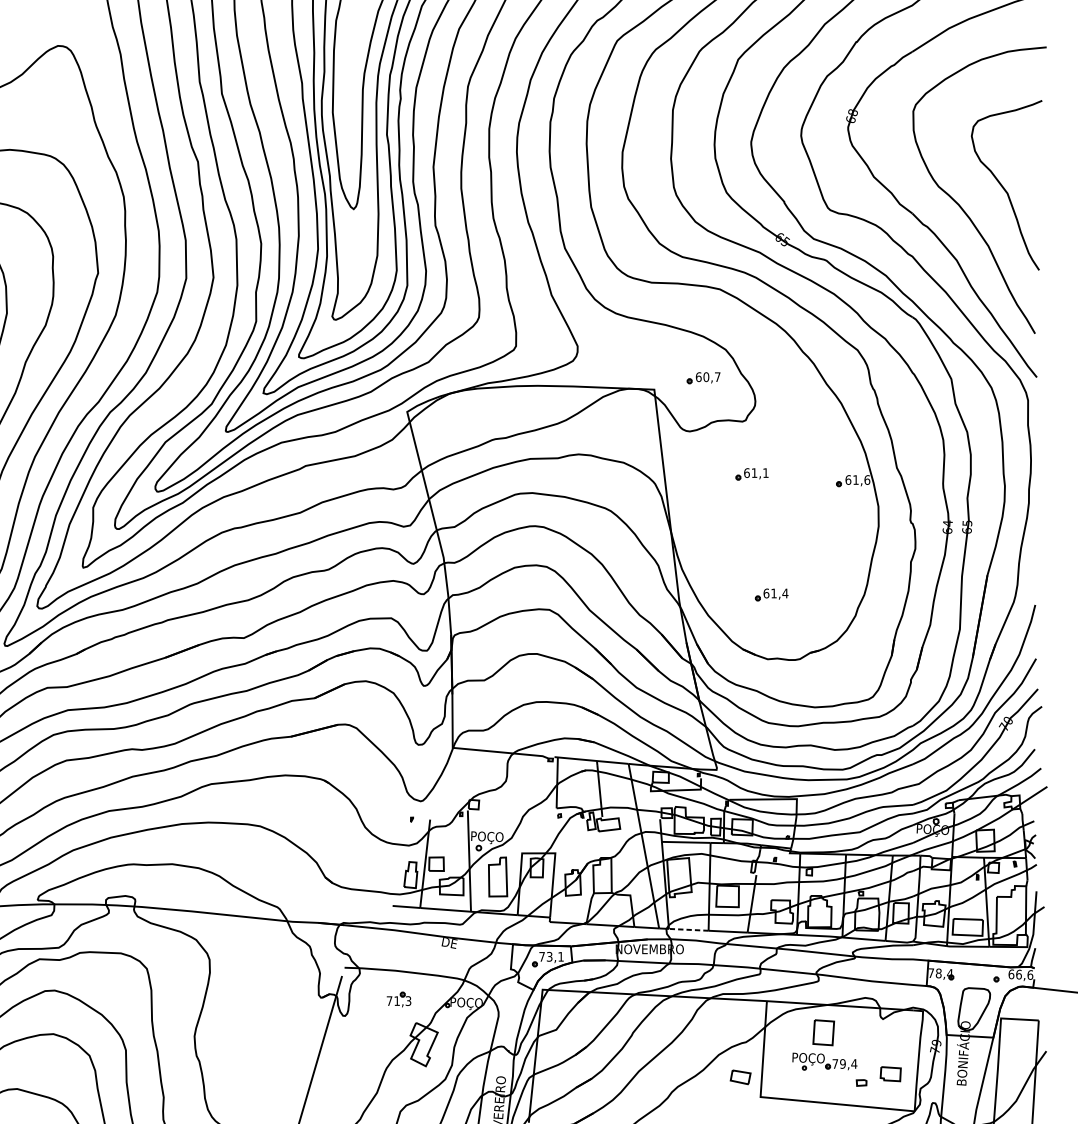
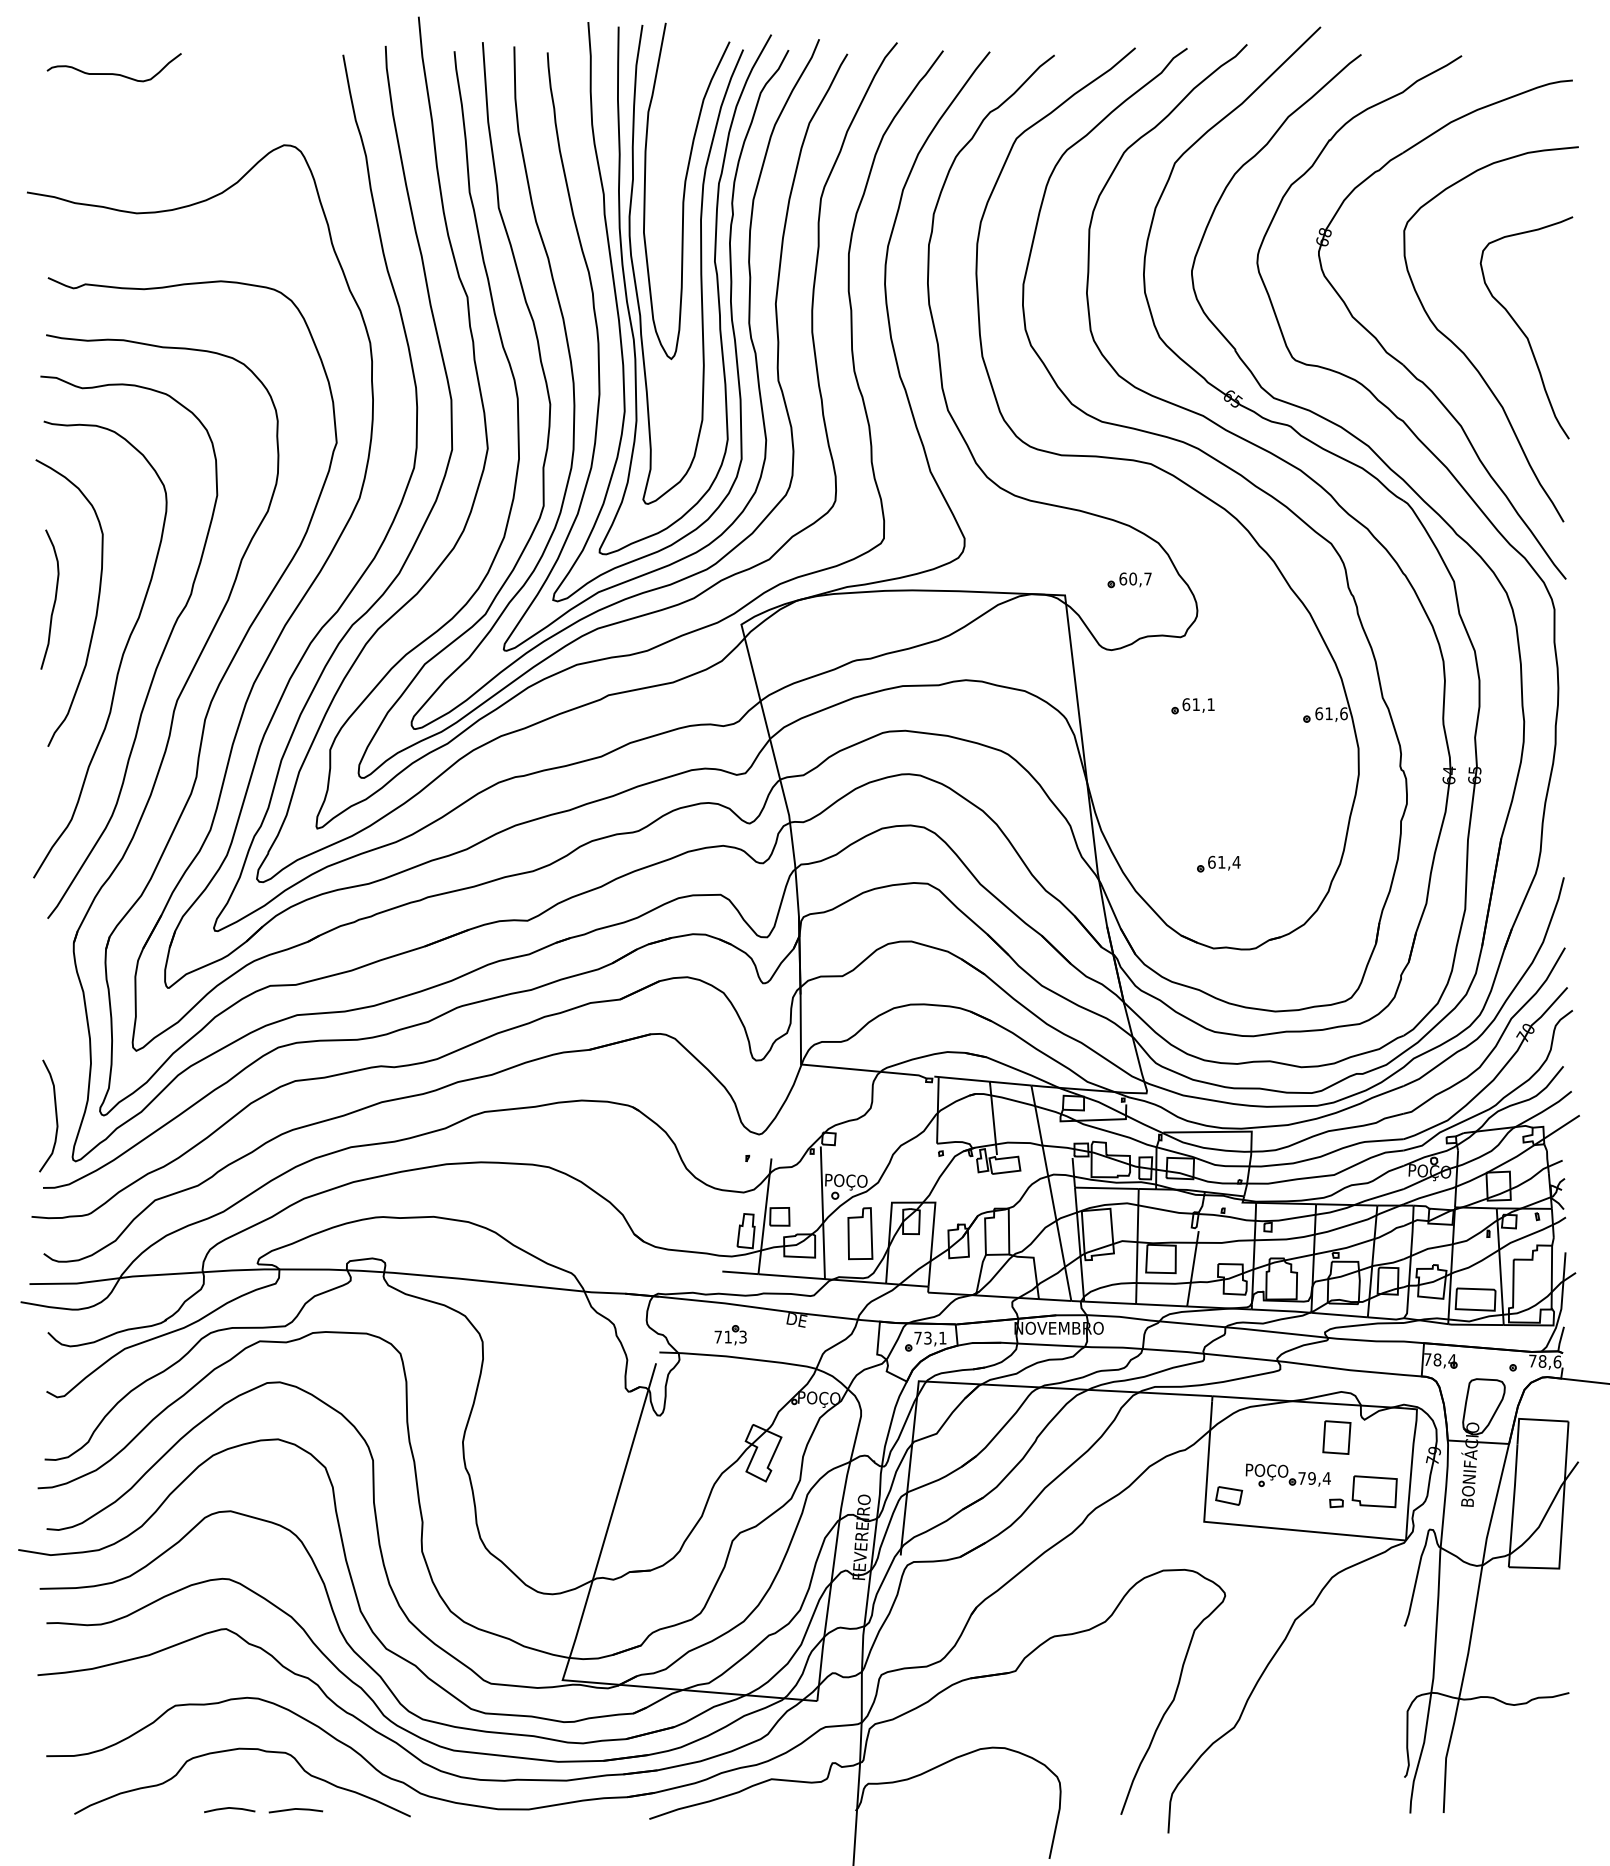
line: (689, 929) -> (1110, 1302), dashed -> solid
text: (1015, 973) -> (1537, 1360), 66,6 -> 78,6
part: (398, 999) -> (730, 1335), moved
part: (823, 1032) -> (1336, 1437), moved
part: (890, 1073) -> (1374, 1491), size x1.67
part: (740, 1076) -> (1229, 1495), moved

